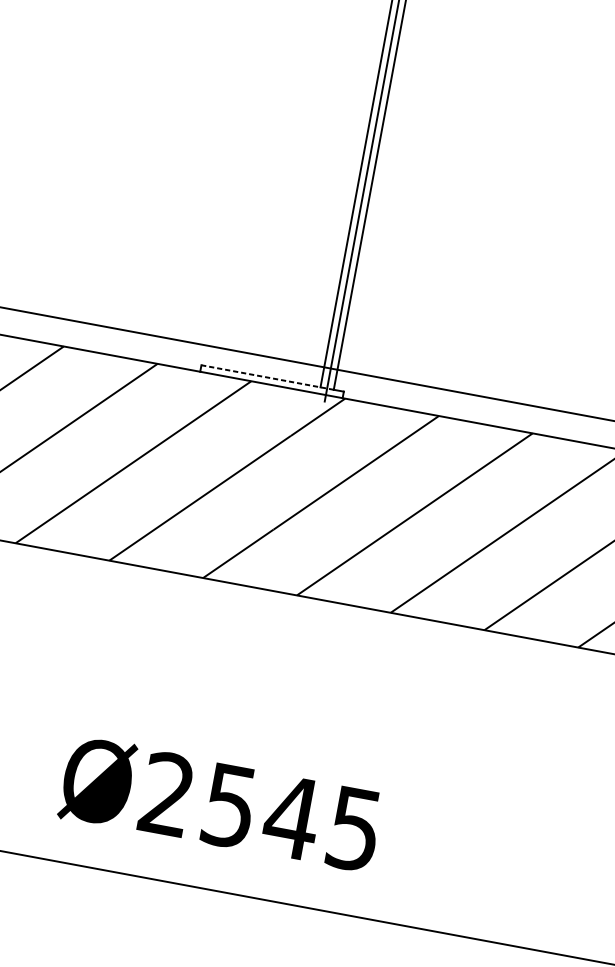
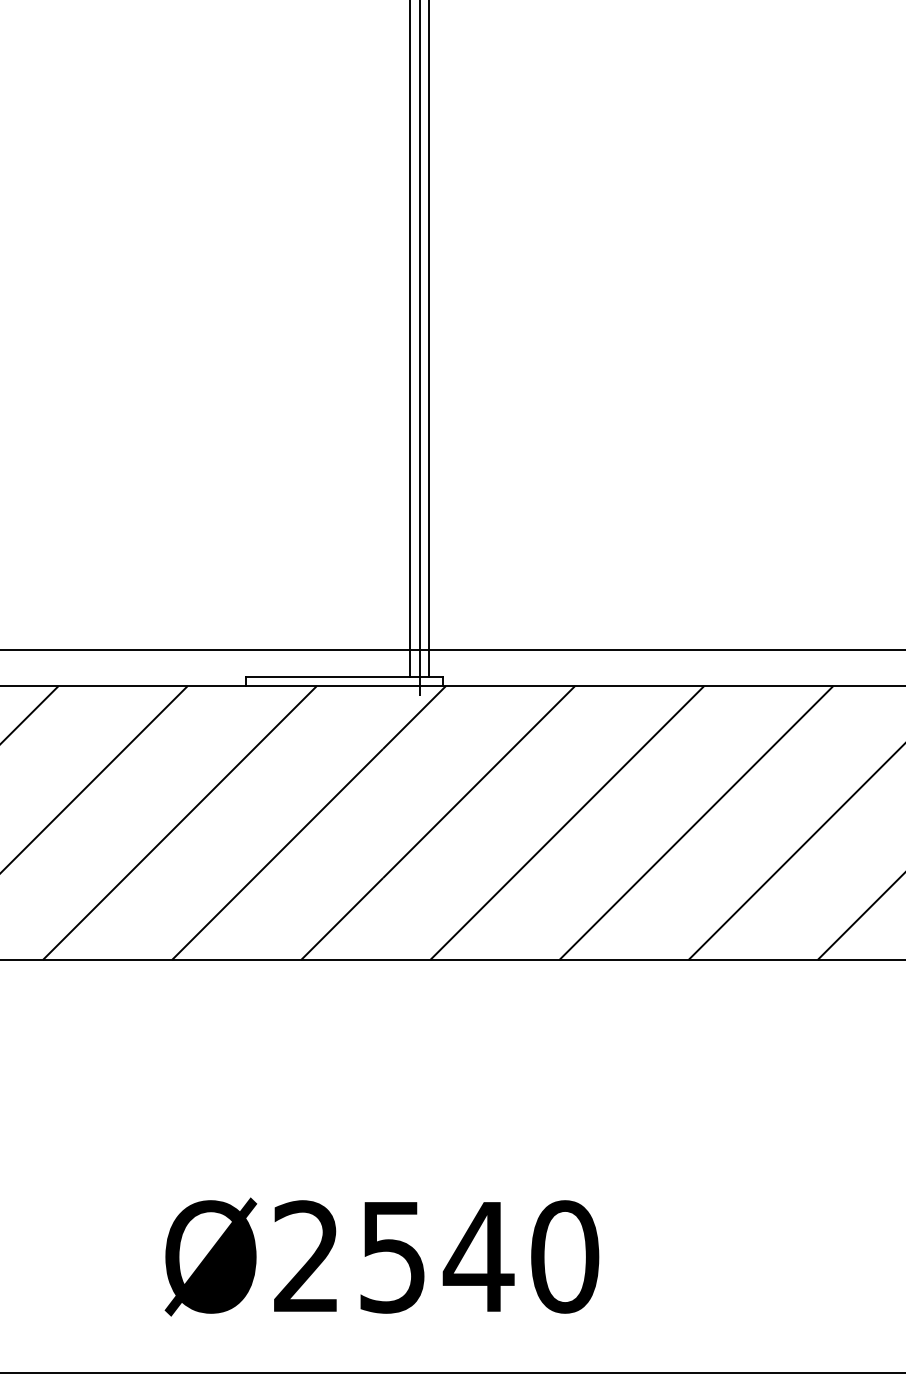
line: (267, 377) -> (337, 677), dashed -> solid
text: (355, 828) -> (565, 1256), Ø2545 -> Ø2540

